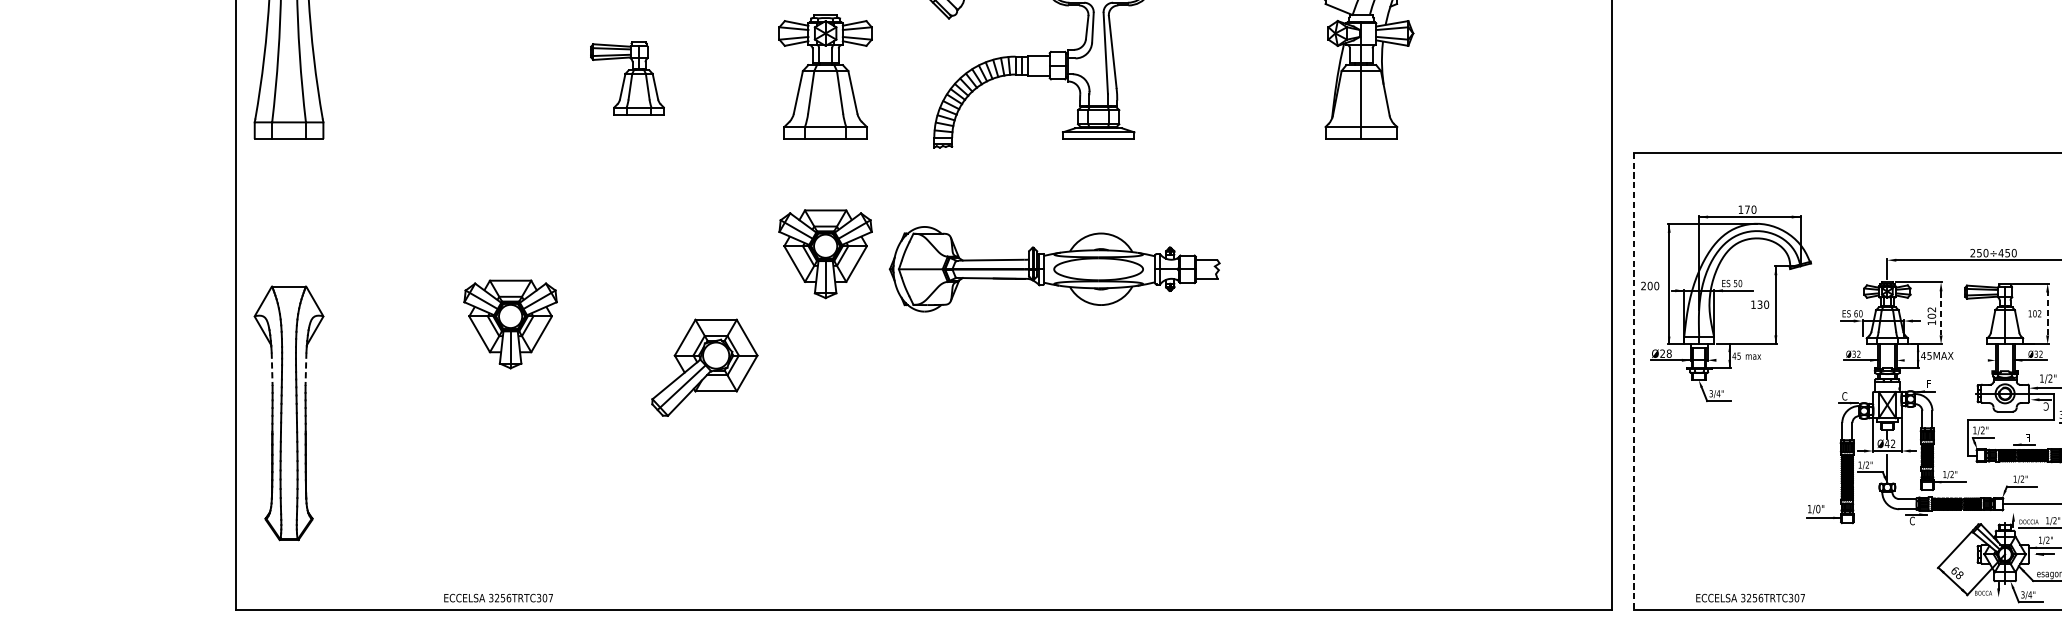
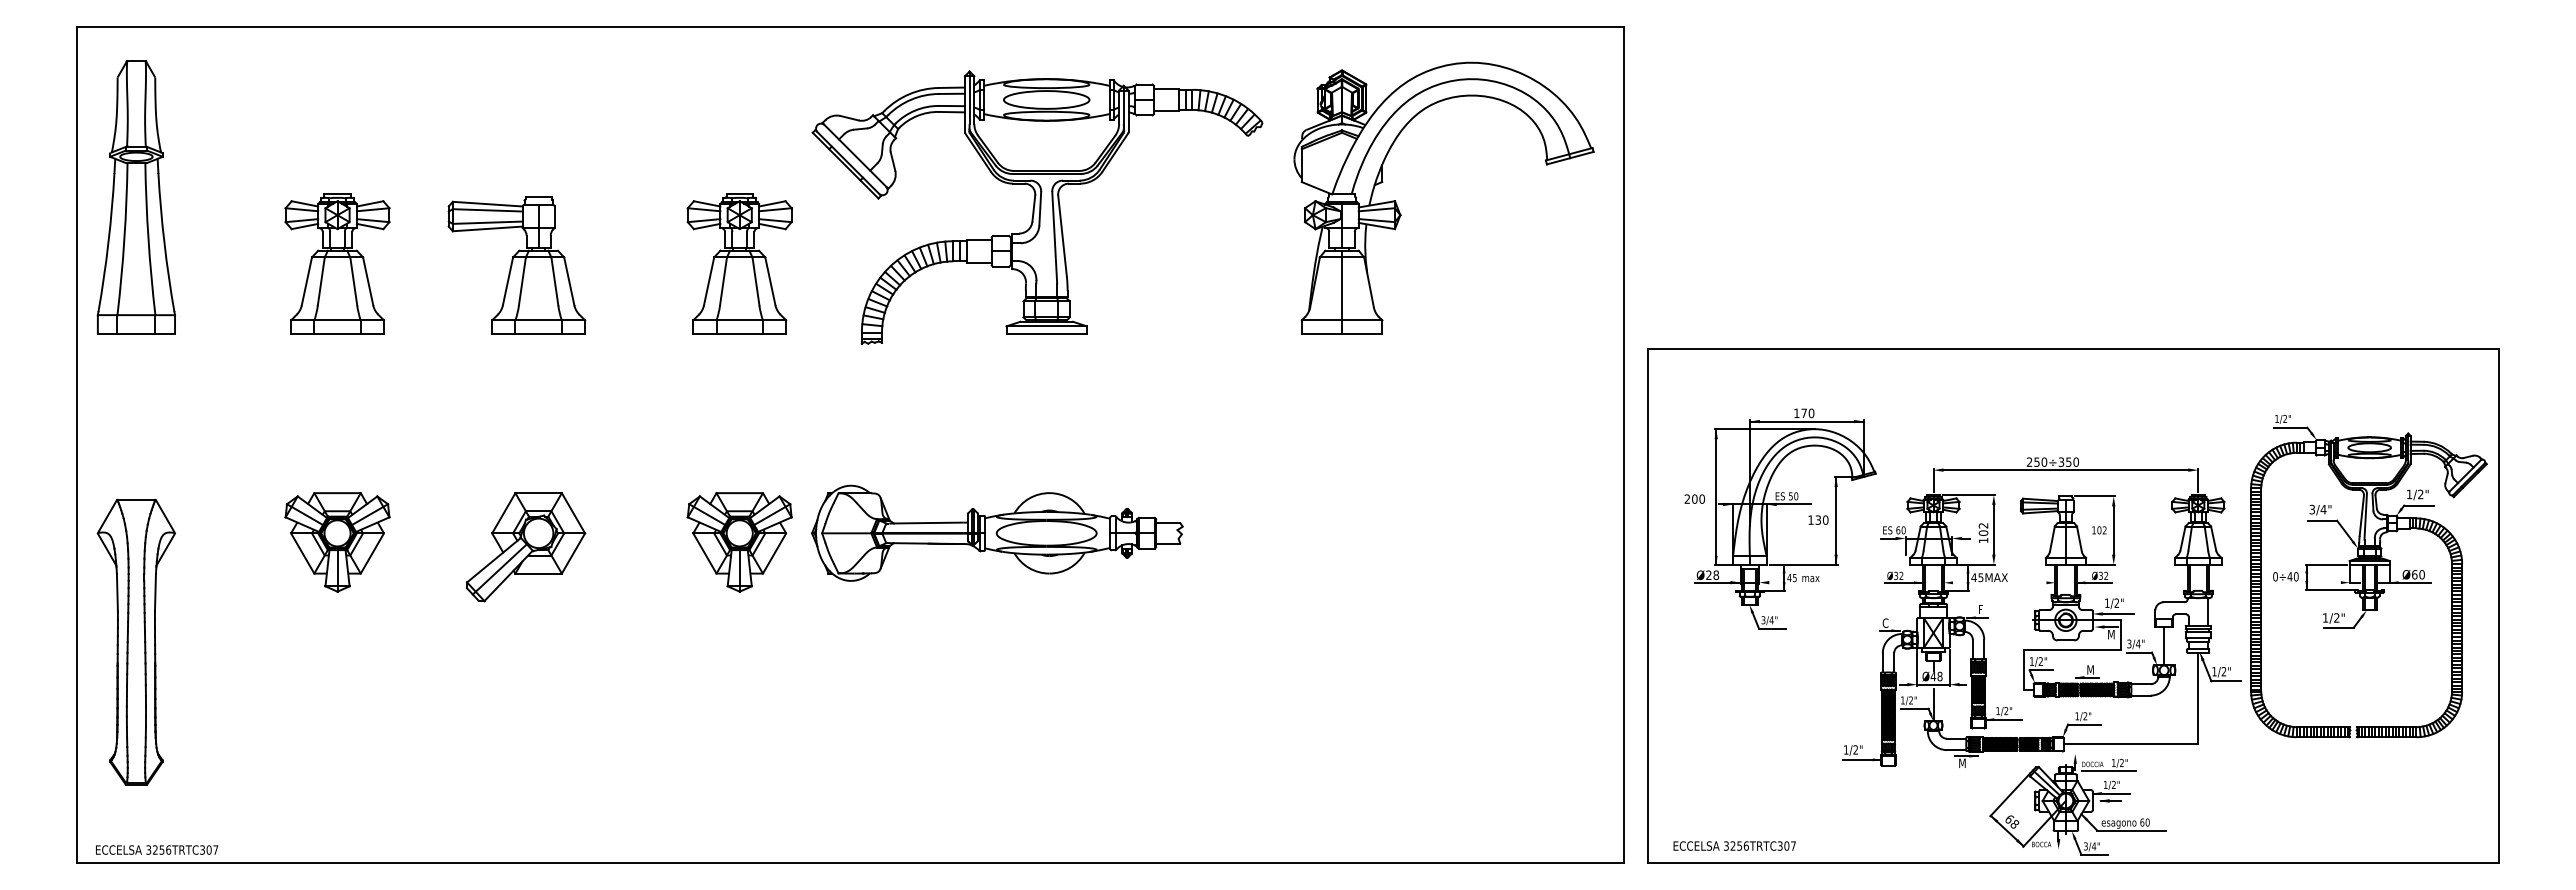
part: (467, 76) -> (337, 263), added
part: (627, 78) -> (516, 265), size x1.67
text: (2001, 252) -> (2061, 461), 250÷450 -> 250÷350
part: (825, 254) -> (739, 542), moved
part: (1054, 268) -> (997, 532), moved
part: (1726, 303) -> (1780, 518), moved
line: (1940, 313) -> (1993, 529), dashed -> solid
line: (2047, 313) -> (2113, 530), dashed -> solid
part: (510, 324) -> (337, 542), moved
part: (704, 368) -> (525, 547), moved
line: (272, 369) -> (117, 592), dashed -> solid
line: (306, 369) -> (155, 592), dashed -> solid
line: (1633, 381) -> (1648, 606), dashed -> solid
text: (2045, 406) -> (2111, 634), C -> M
text: (2027, 437) -> (2090, 669), F -> M
text: (1892, 443) -> (1939, 676), Ø42 -> Ø48
text: (1817, 508) -> (1855, 749), 1/0" -> 1/2"
text: (1912, 521) -> (1961, 763), C -> M
text: (499, 597) -> (157, 849), moved
text: (1750, 597) -> (1734, 845), moved

